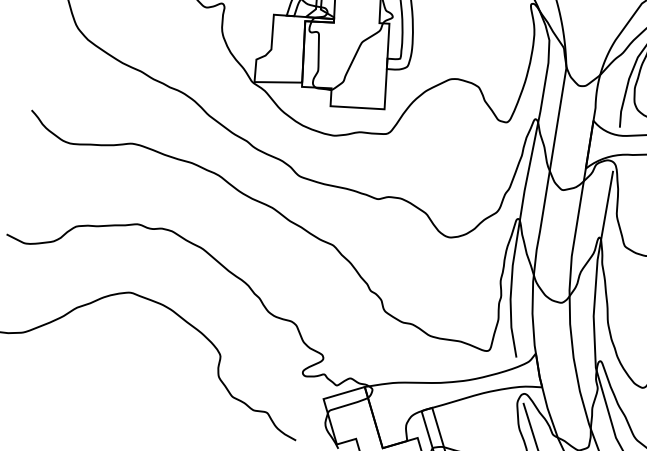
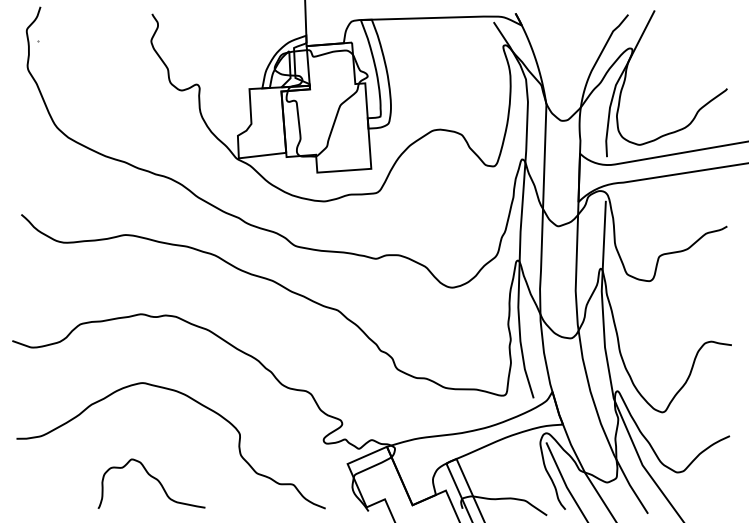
curve: (130, 389) -> (154, 479), added

